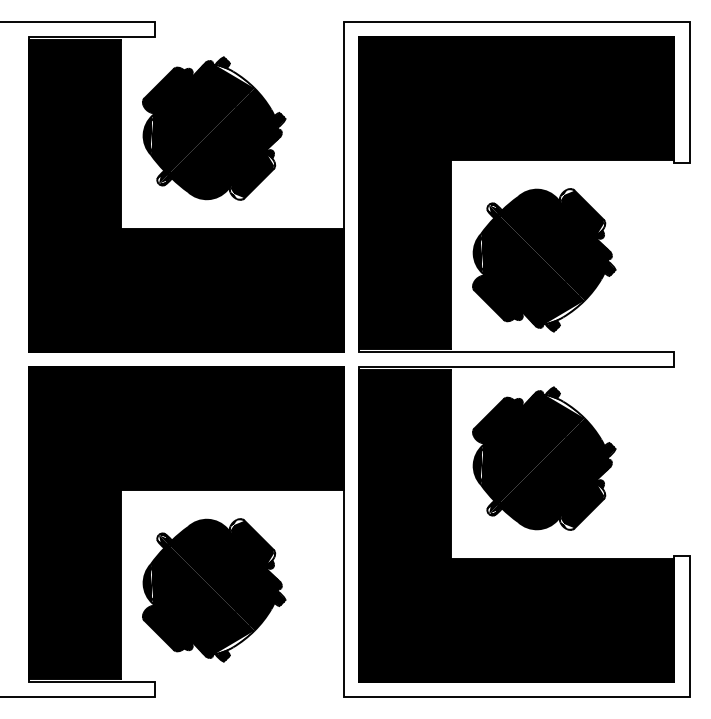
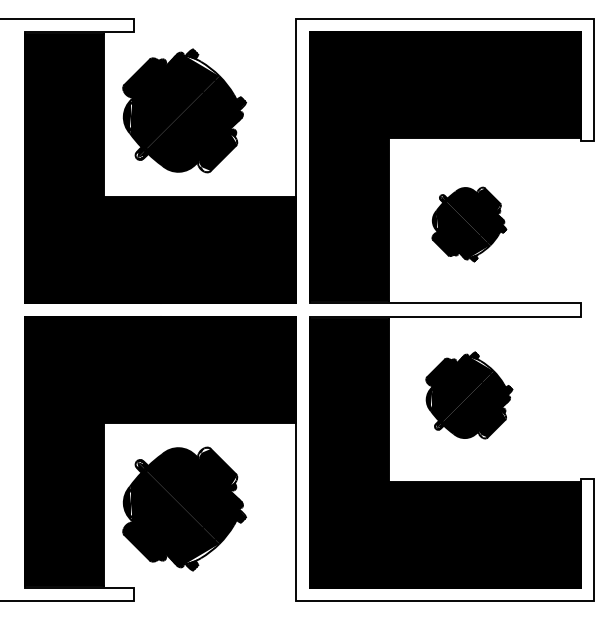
part: (544, 260) -> (469, 224), size x0.6
part: (544, 458) -> (469, 395), size x0.7

